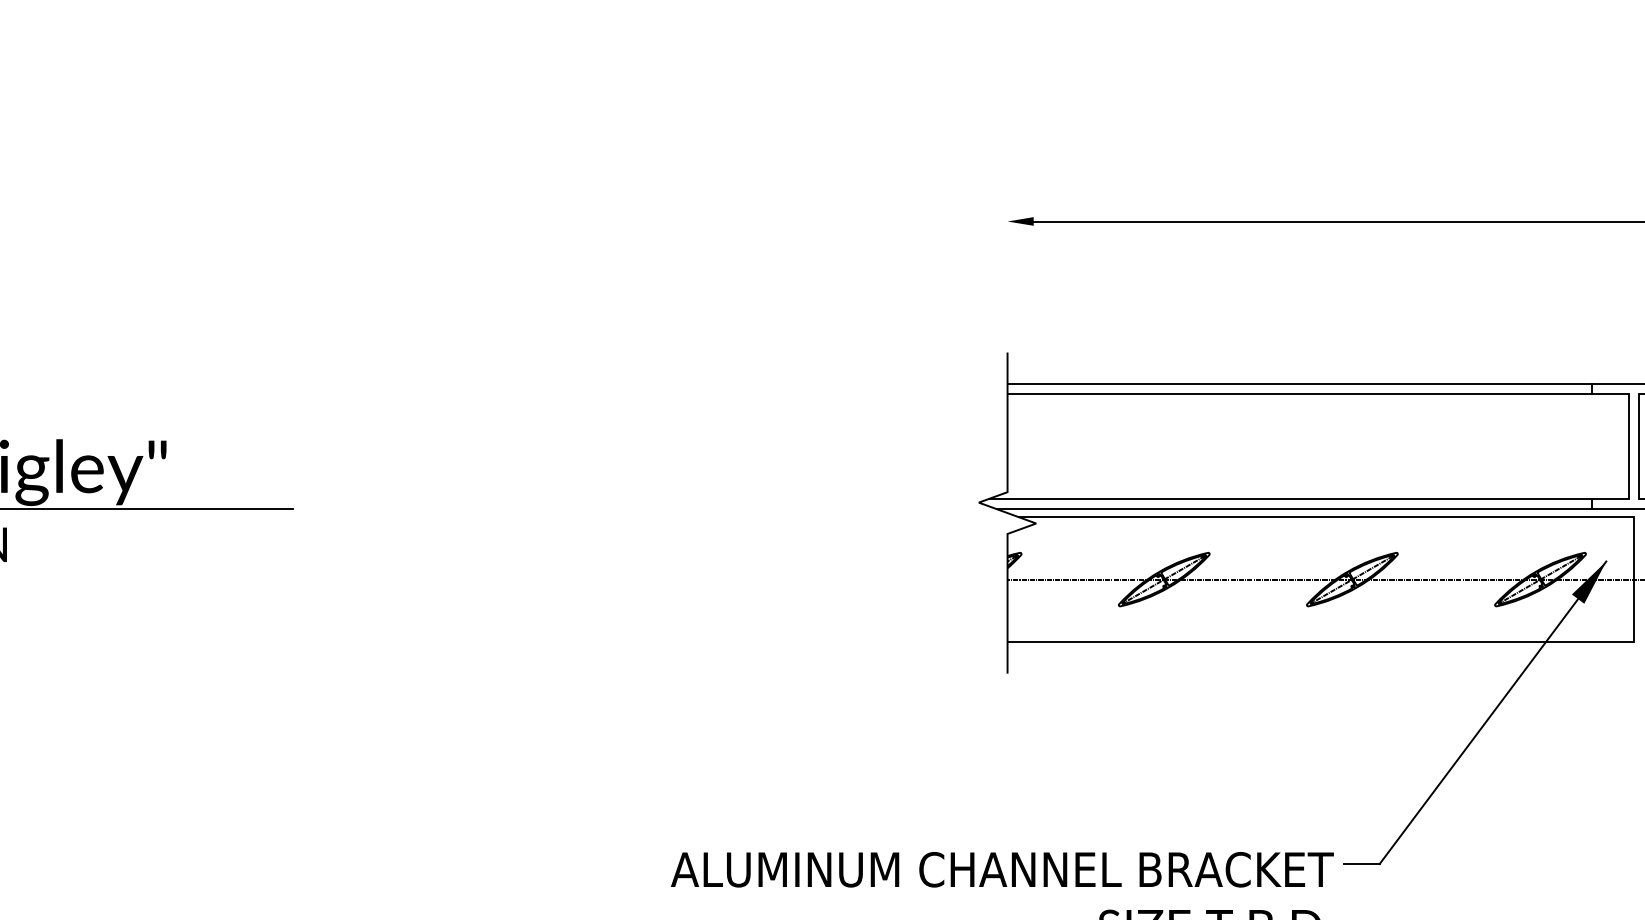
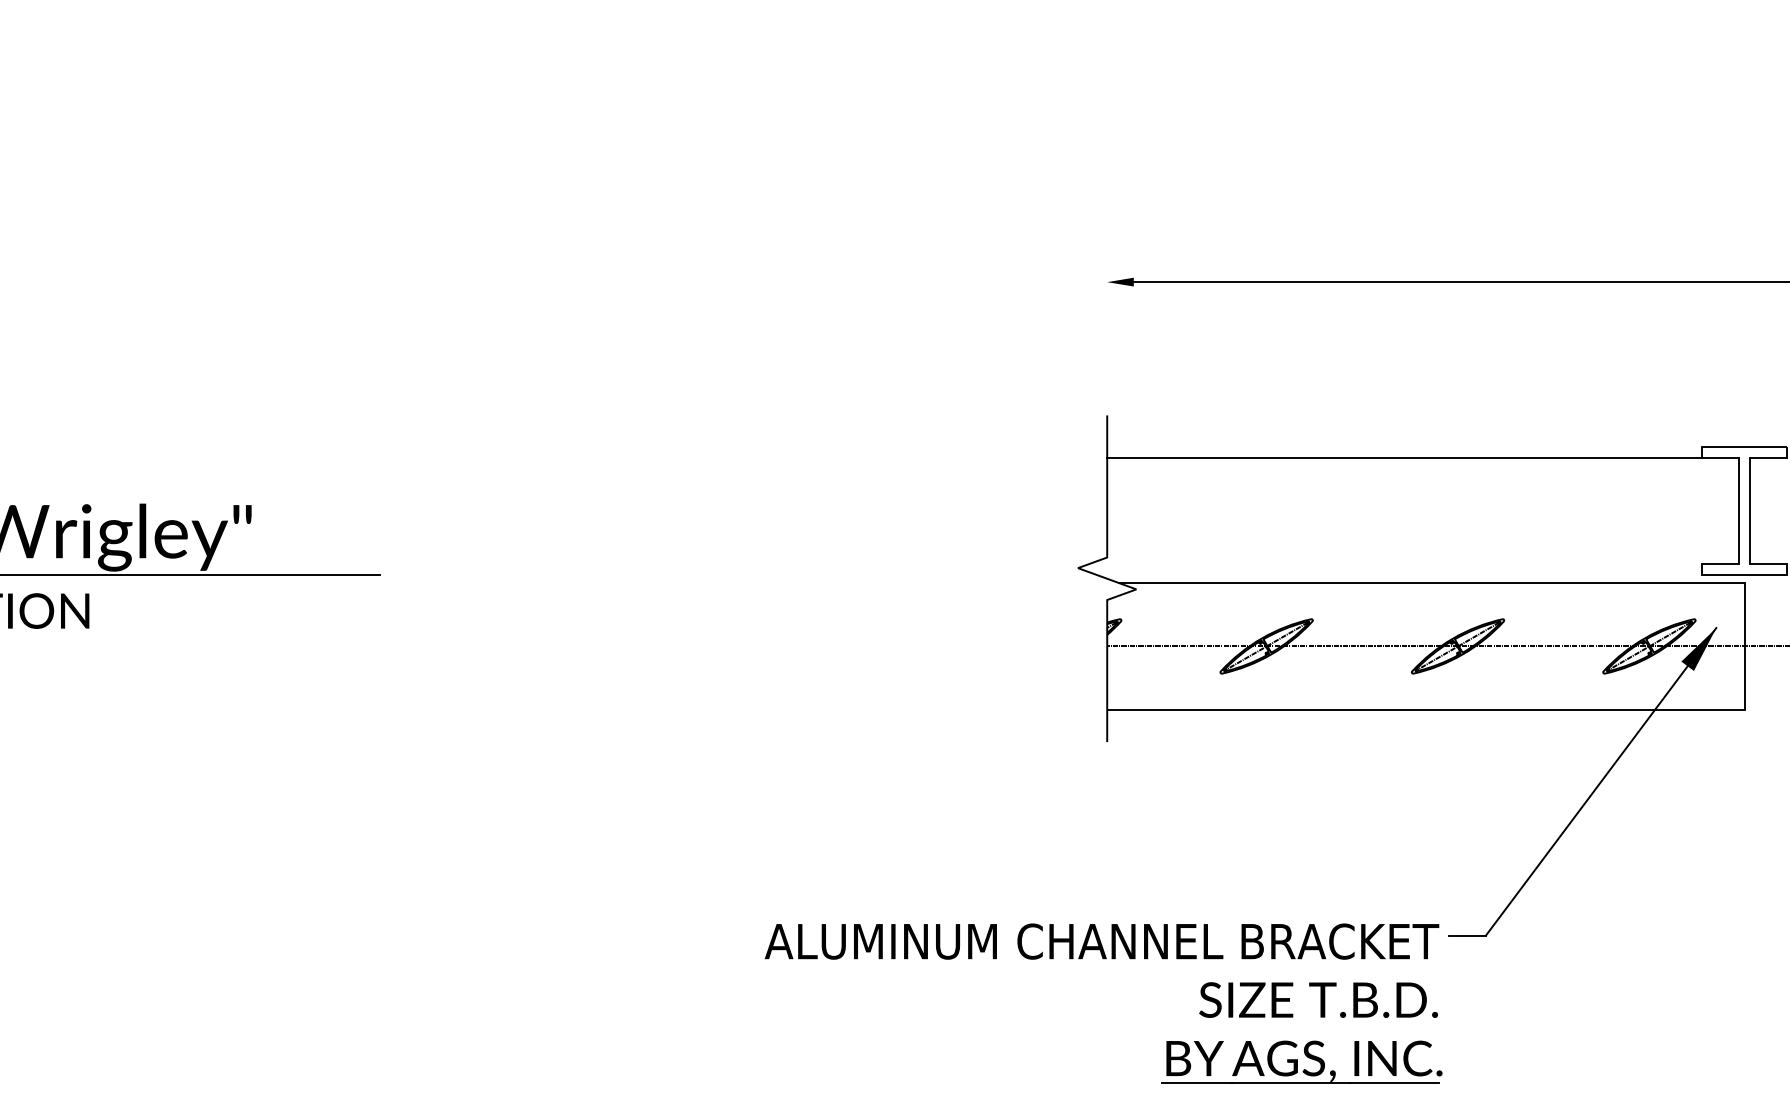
line: (1299, 384) -> (1404, 447), removed
line: (1290, 499) -> (1395, 564), removed
line: (1294, 508) -> (1399, 574), removed

